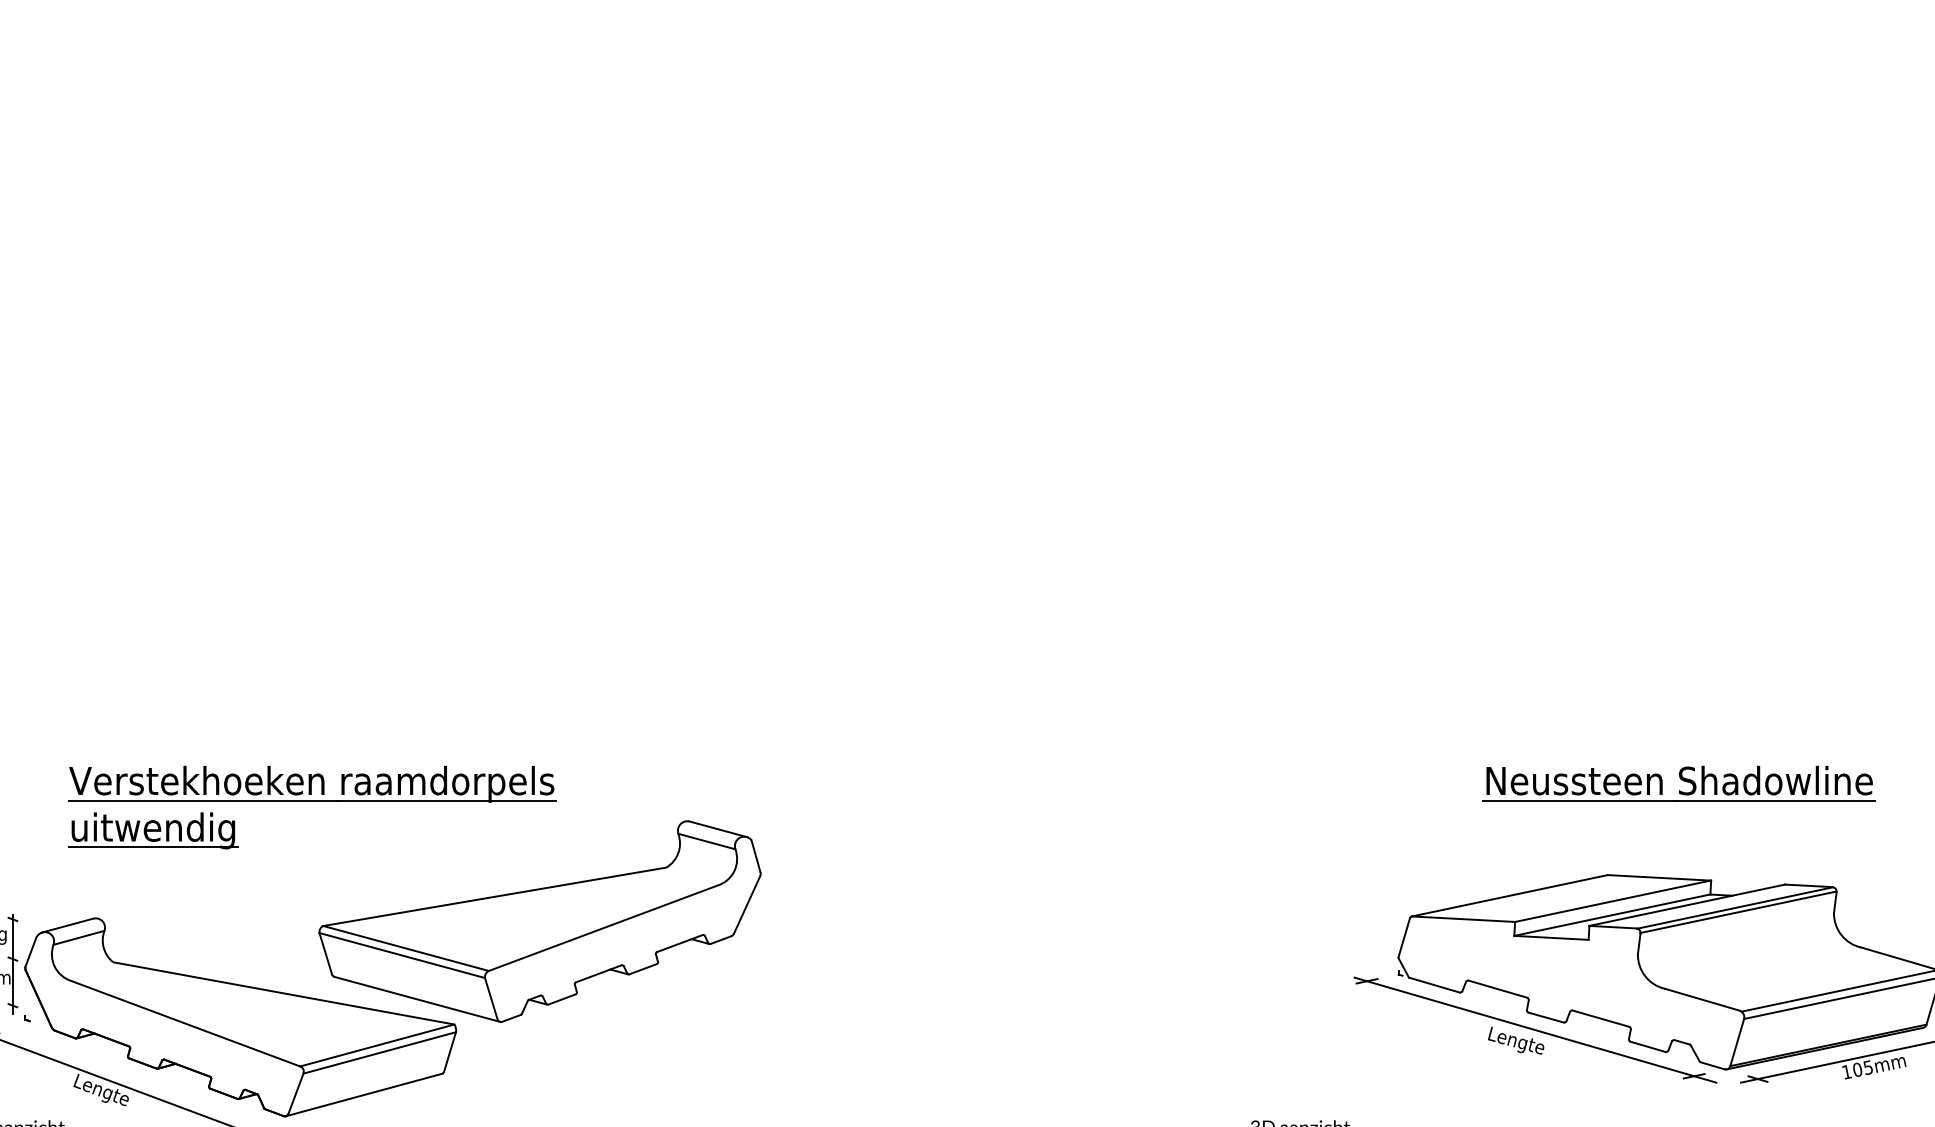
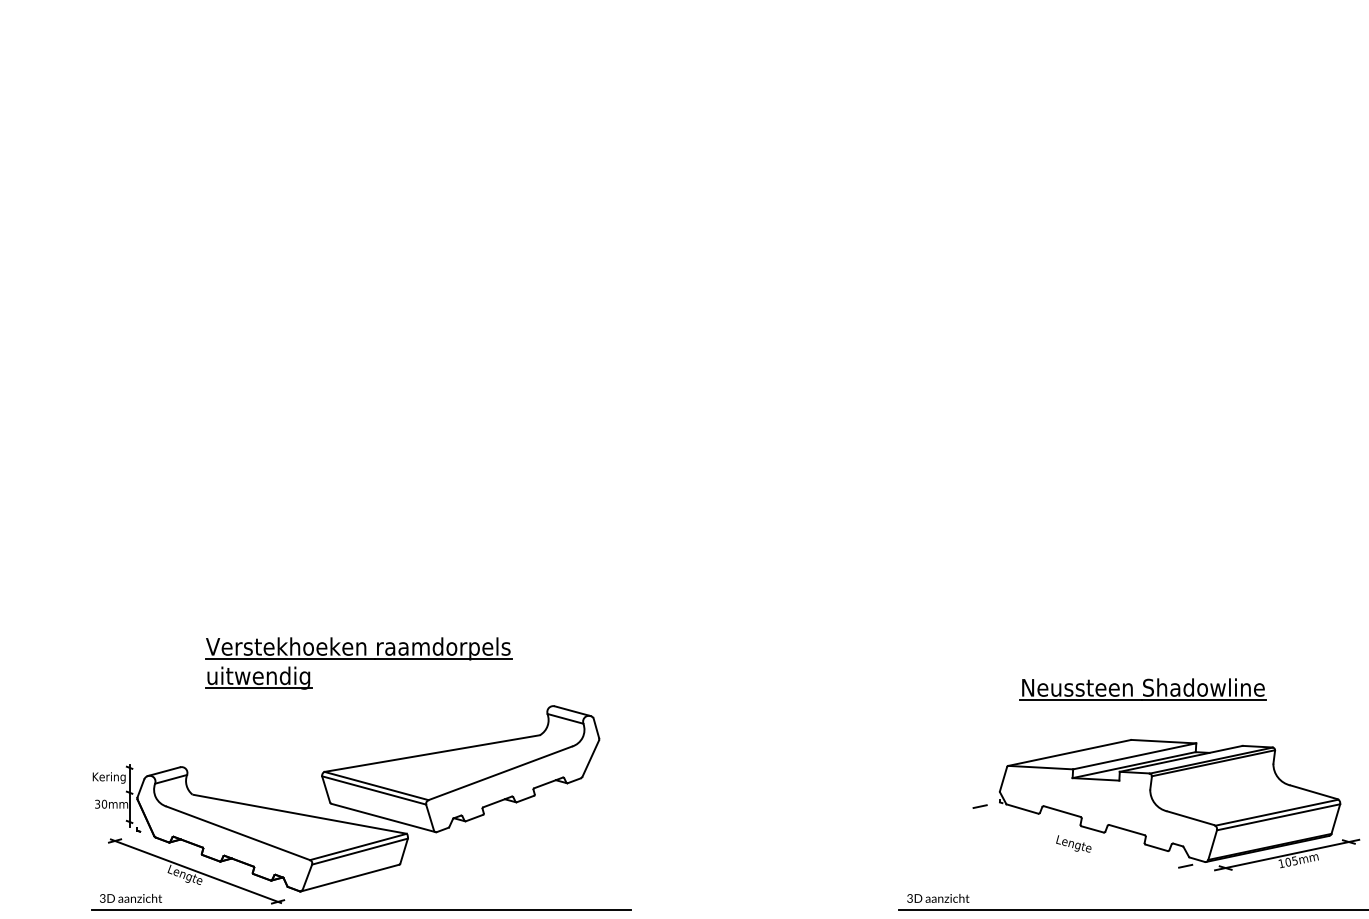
part: (1678, 783) -> (1142, 689), moved
part: (312, 807) -> (358, 663), moved
line: (1534, 1030) -> (1085, 837), removed

